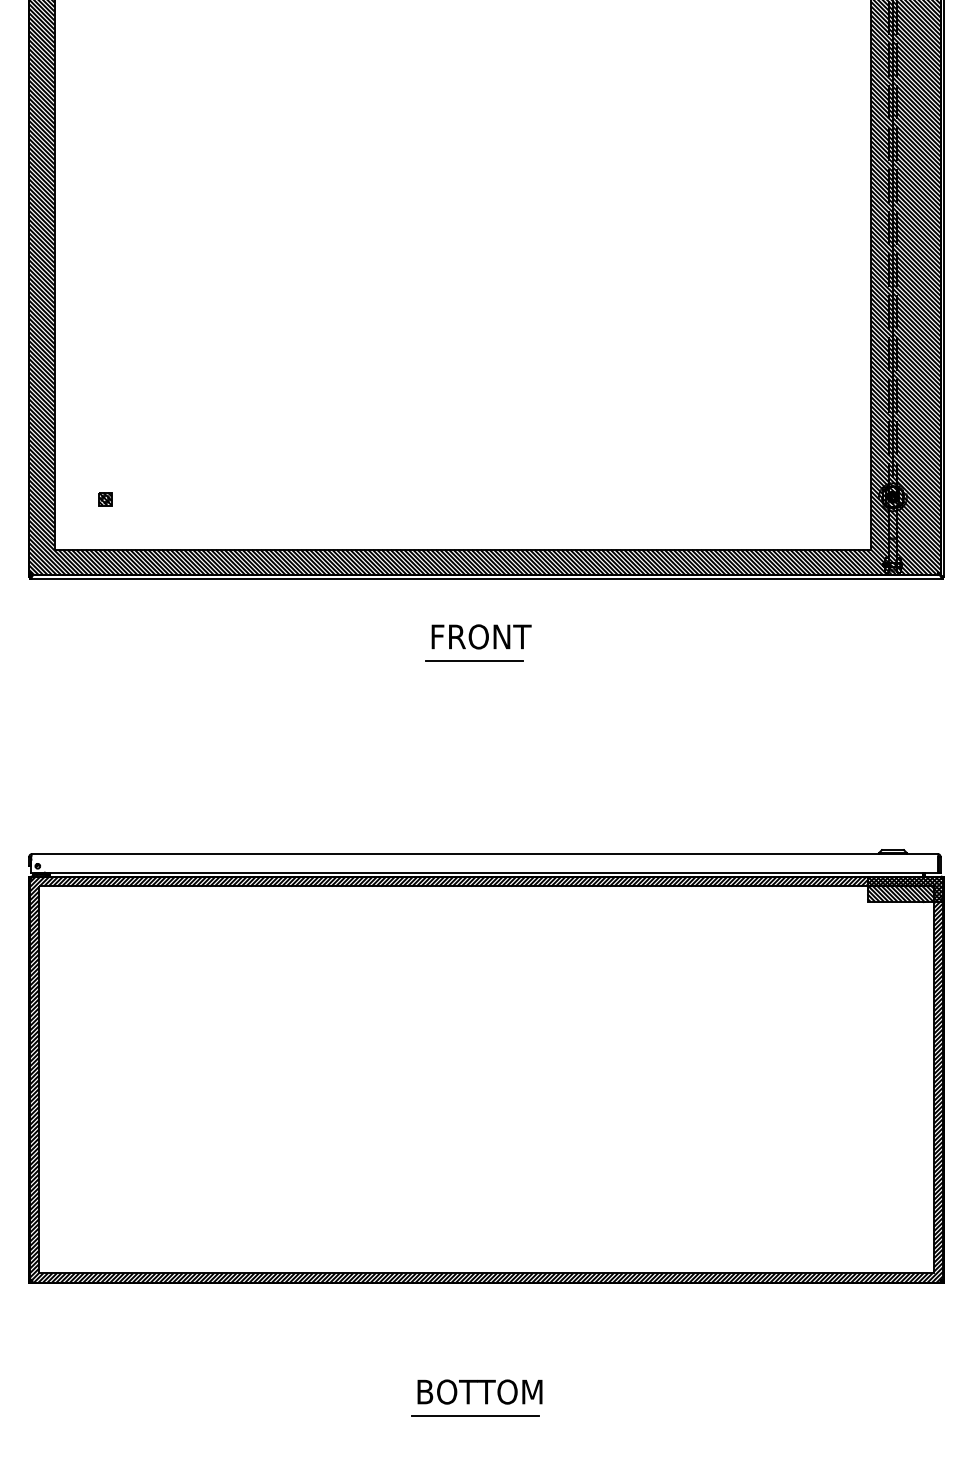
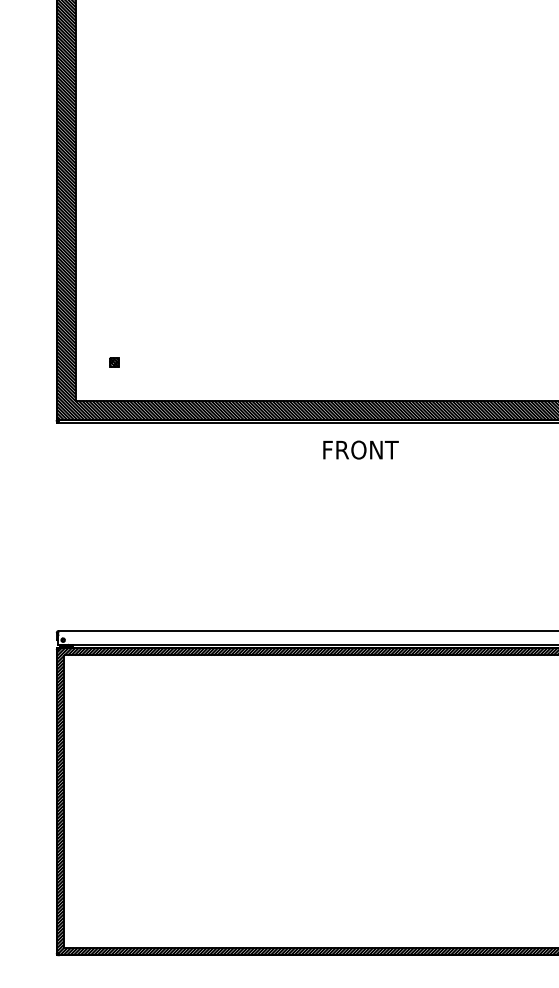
text: (481, 636) -> (360, 449), moved
line: (474, 661) -> (393, 485), removed

